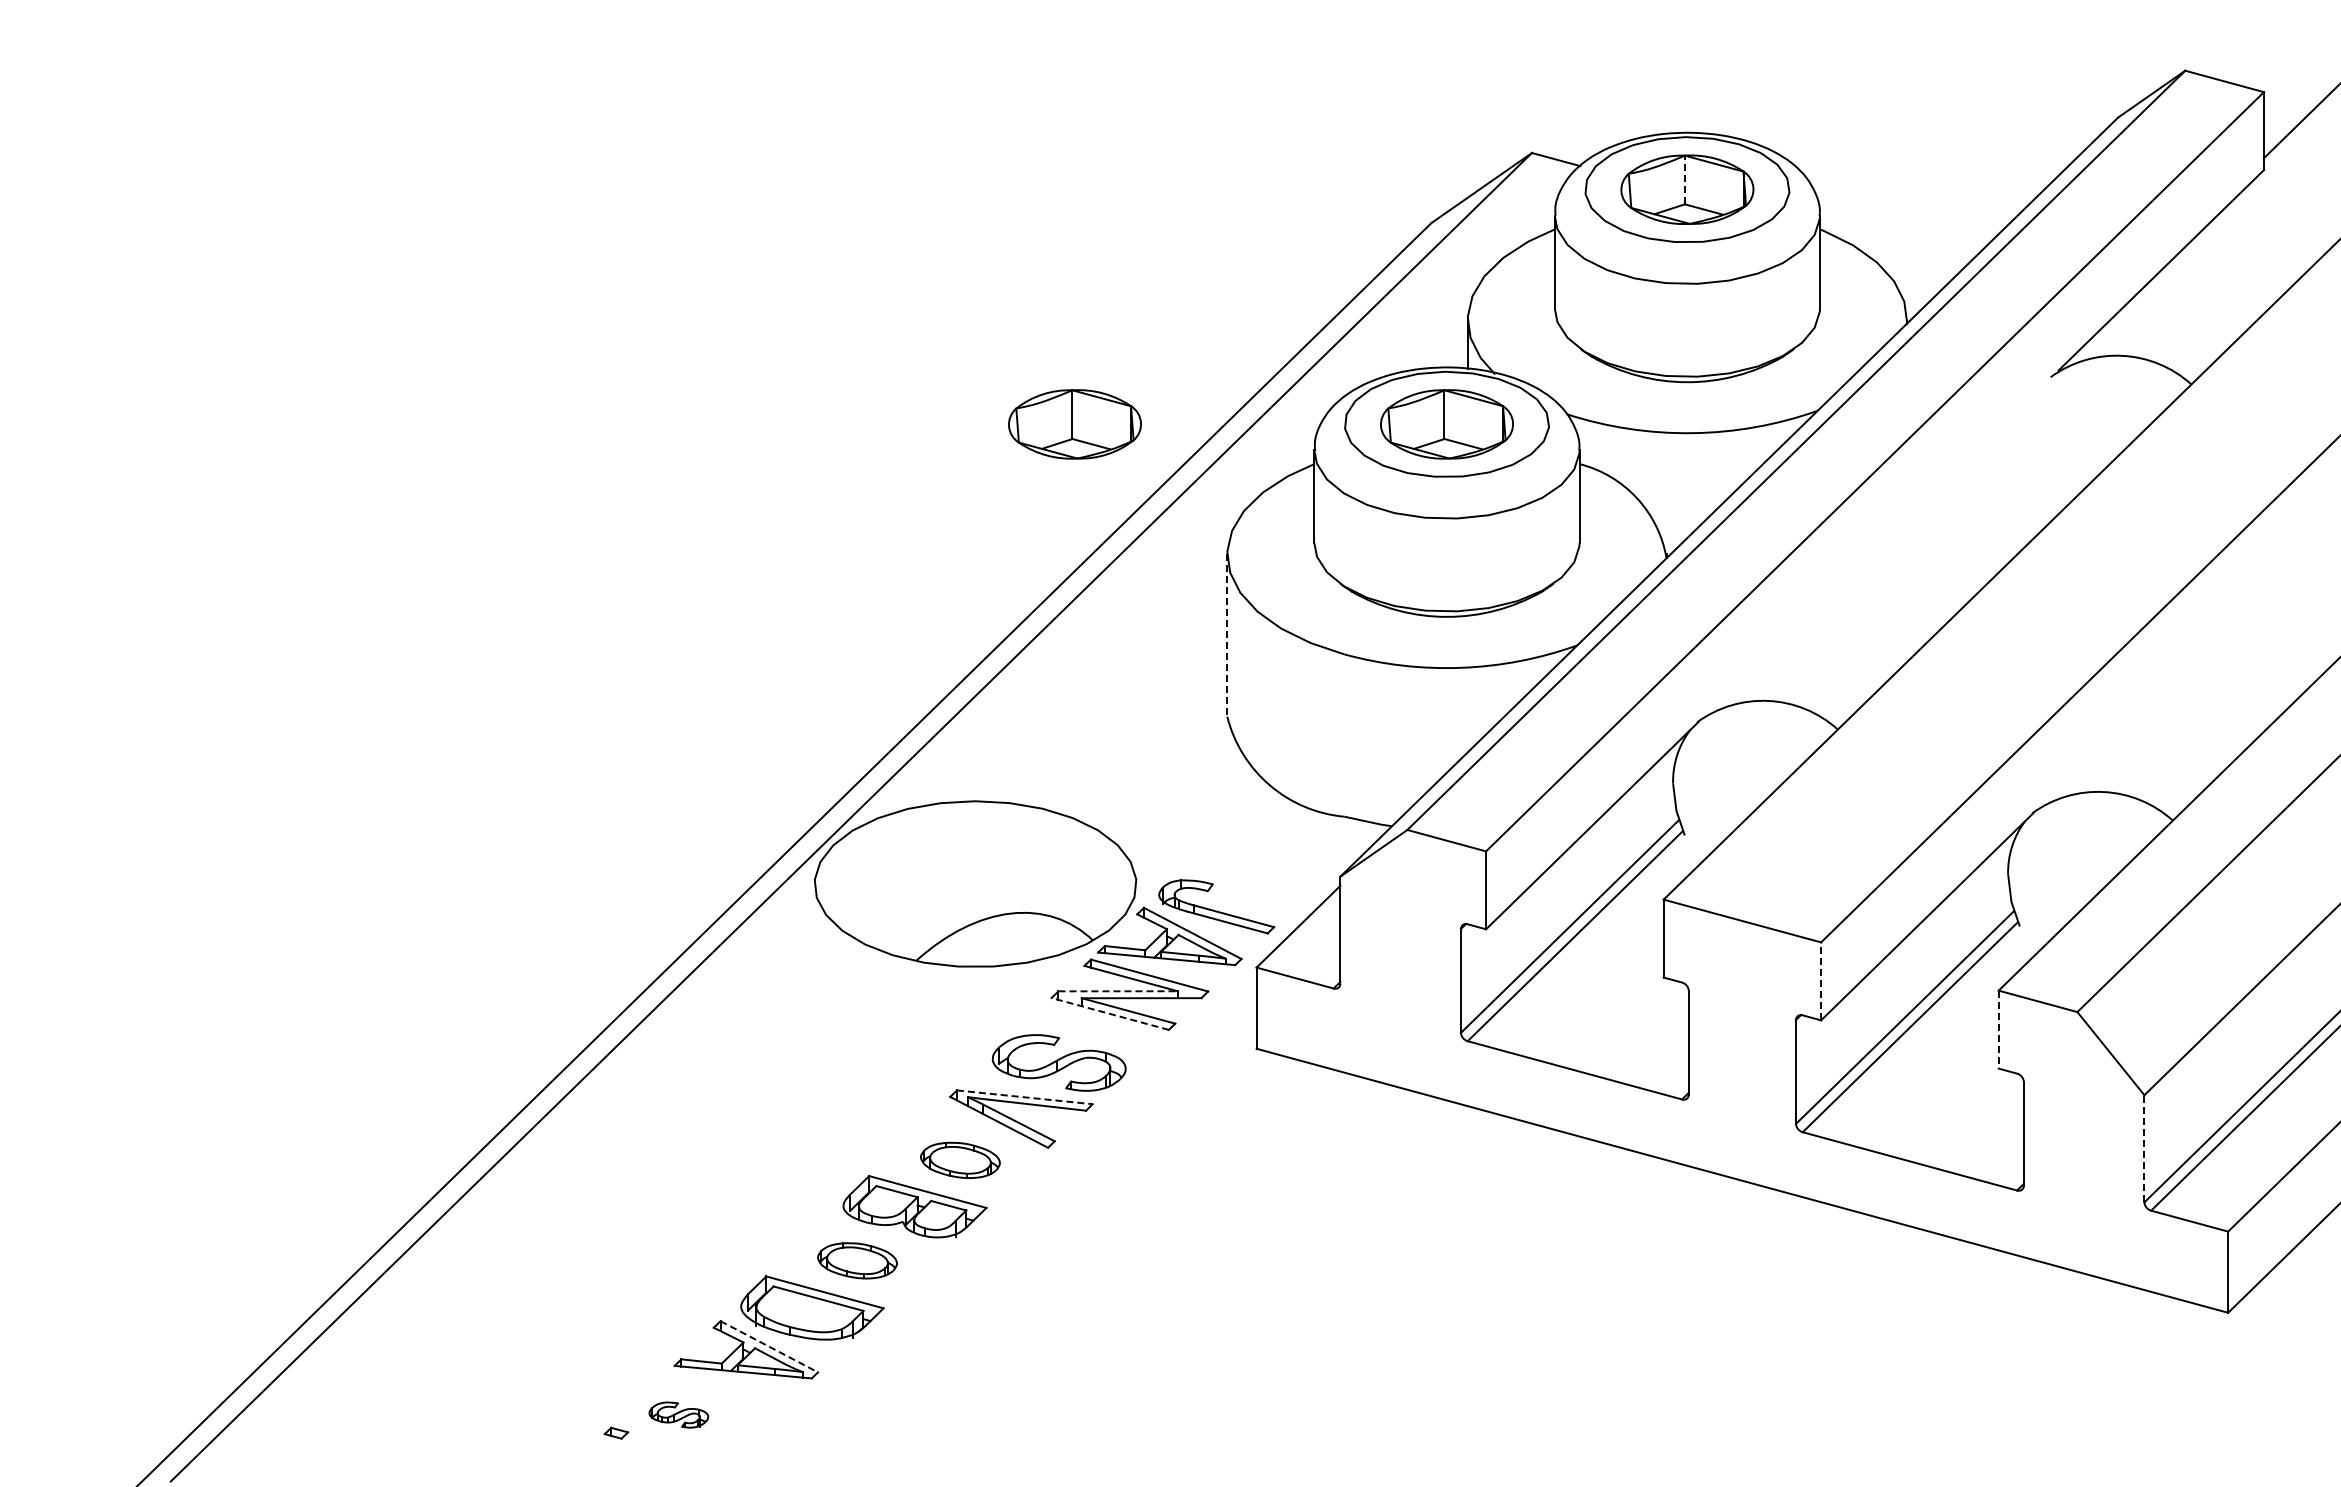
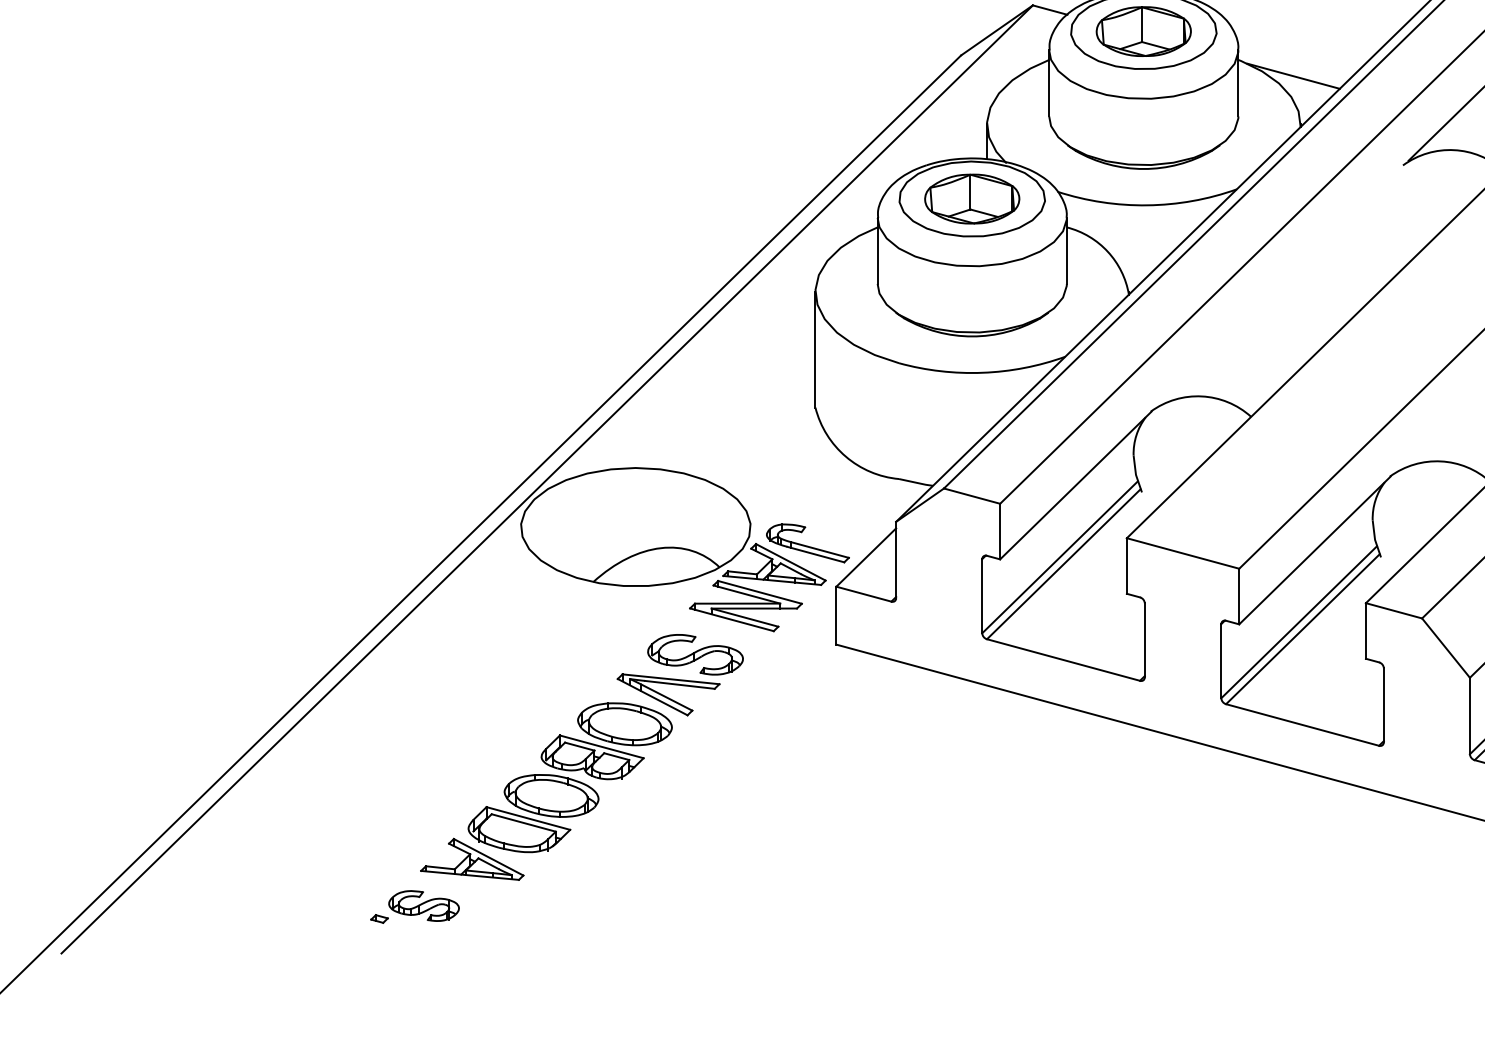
line: (1684, 179) -> (1141, 24), dashed -> solid
line: (1897, 251) -> (1293, 75), added
part: (1074, 424) -> (706, 199), removed
line: (1227, 635) -> (815, 349), dashed -> solid
line: (1821, 981) -> (1239, 596), dashed -> solid
line: (1118, 991) -> (737, 603), dashed -> solid
line: (1110, 1013) -> (732, 619), dashed -> solid
line: (1998, 1029) -> (1365, 630), dashed -> solid
line: (1025, 1097) -> (671, 679), dashed -> solid
line: (2144, 1148) -> (1469, 715), dashed -> solid
part: (960, 1160) -> (625, 724), size x1.67
part: (857, 1260) -> (551, 795), size x1.67
line: (769, 1346) -> (488, 857), dashed -> solid
part: (678, 1414) -> (423, 905), size x1.67

